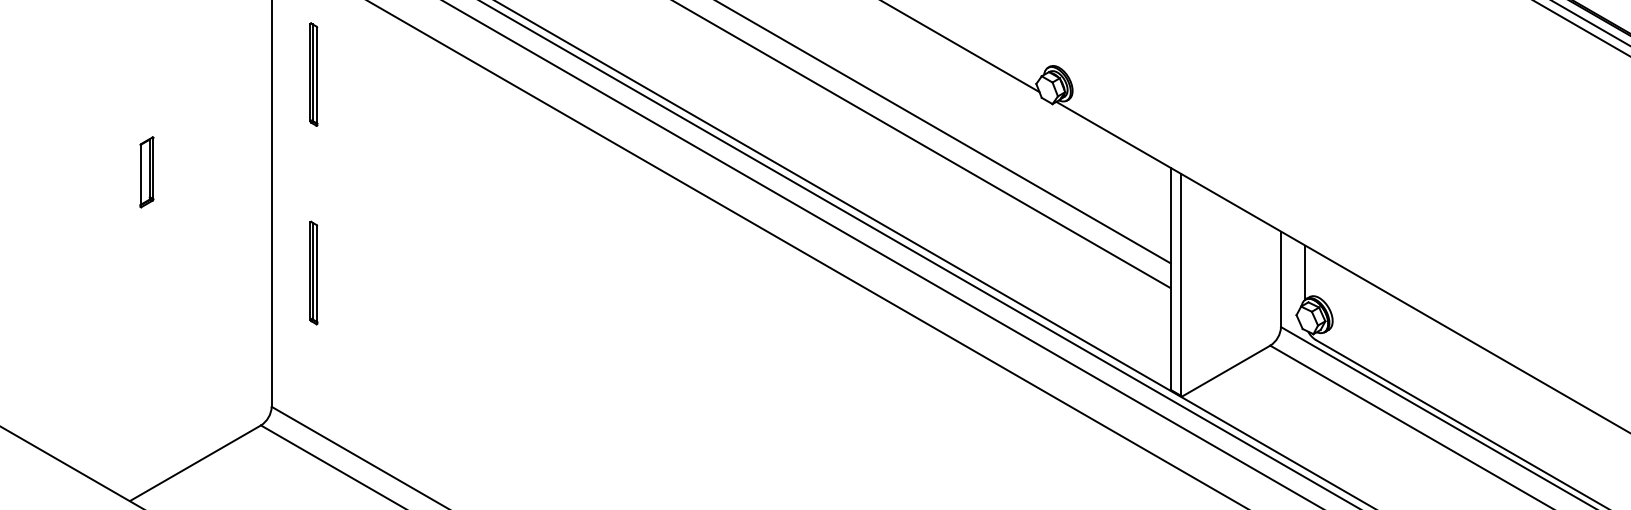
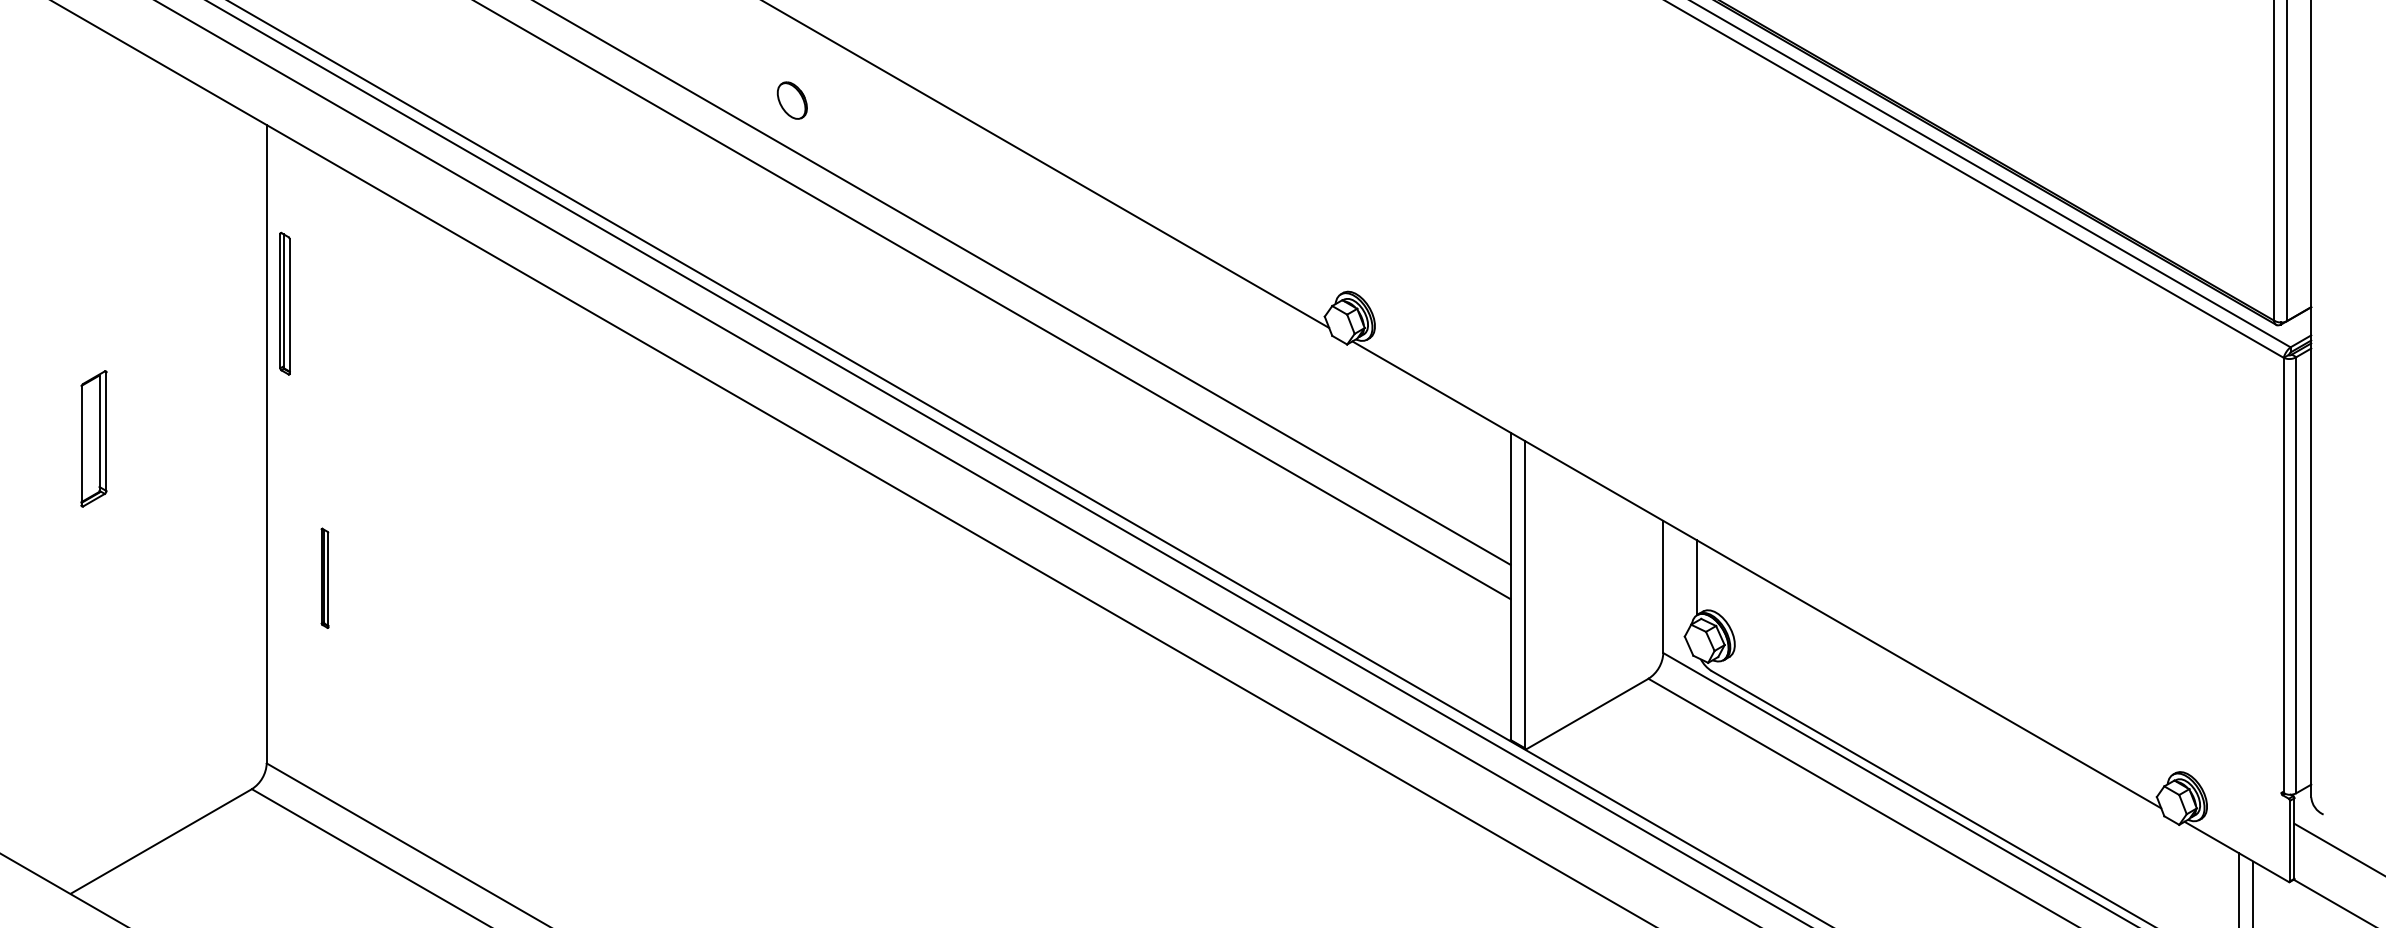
part: (313, 74) -> (284, 303), moved
part: (147, 172) -> (94, 438), size x1.4
part: (313, 273) -> (324, 578), size x0.7

